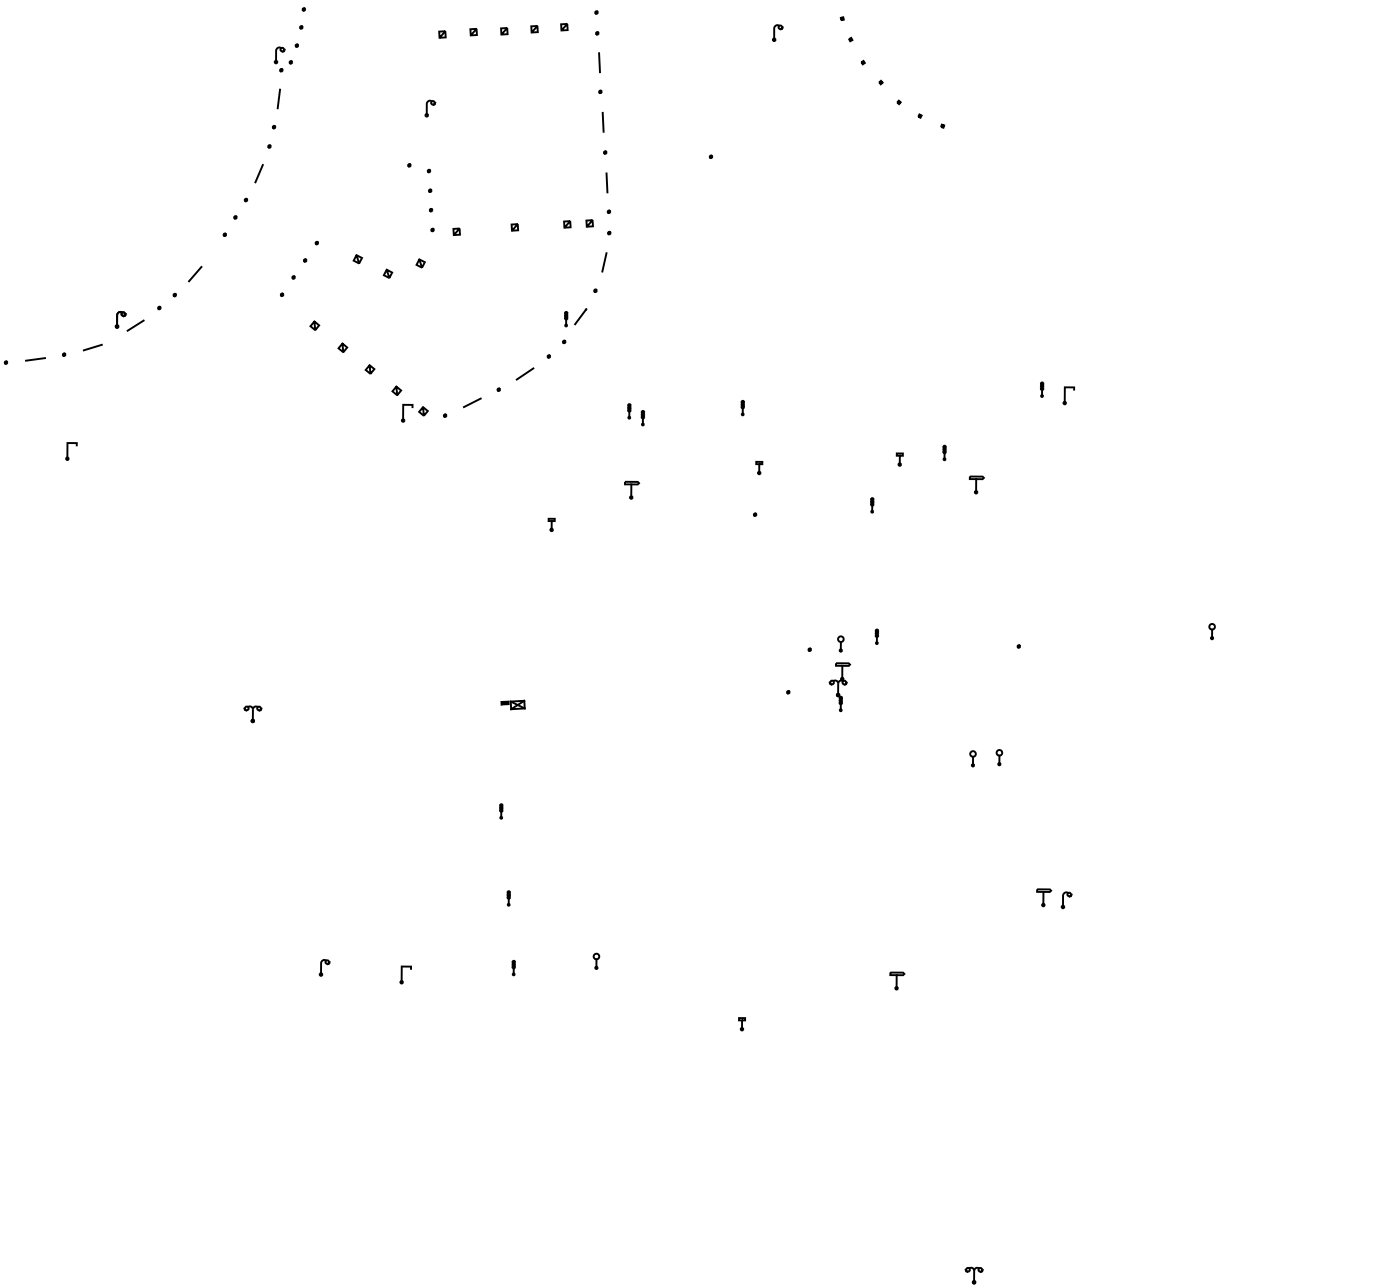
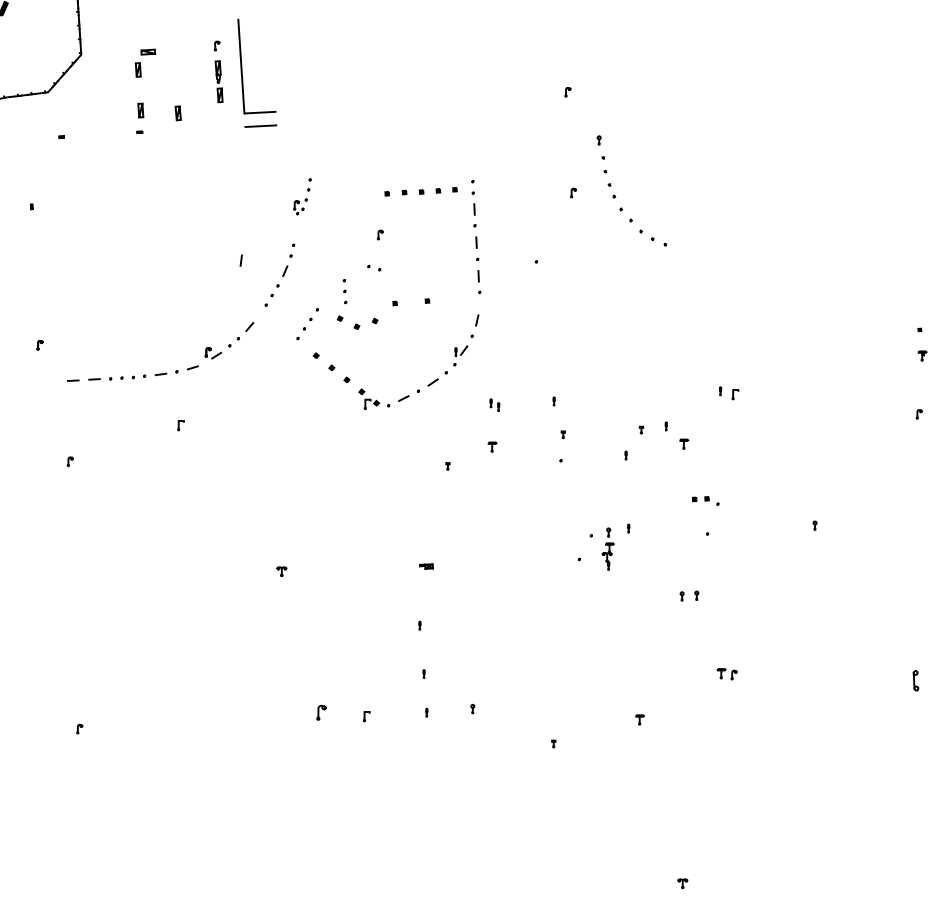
line: (277, 98) -> (240, 260), moved
part: (430, 210) -> (344, 291), moved
part: (586, 226) -> (705, 500), moved
part: (324, 967) -> (321, 712), size x1.6

